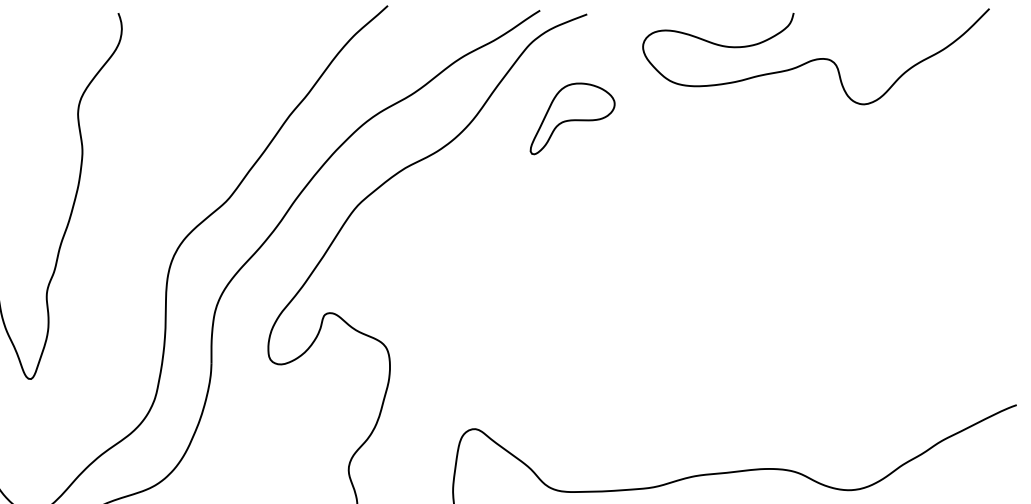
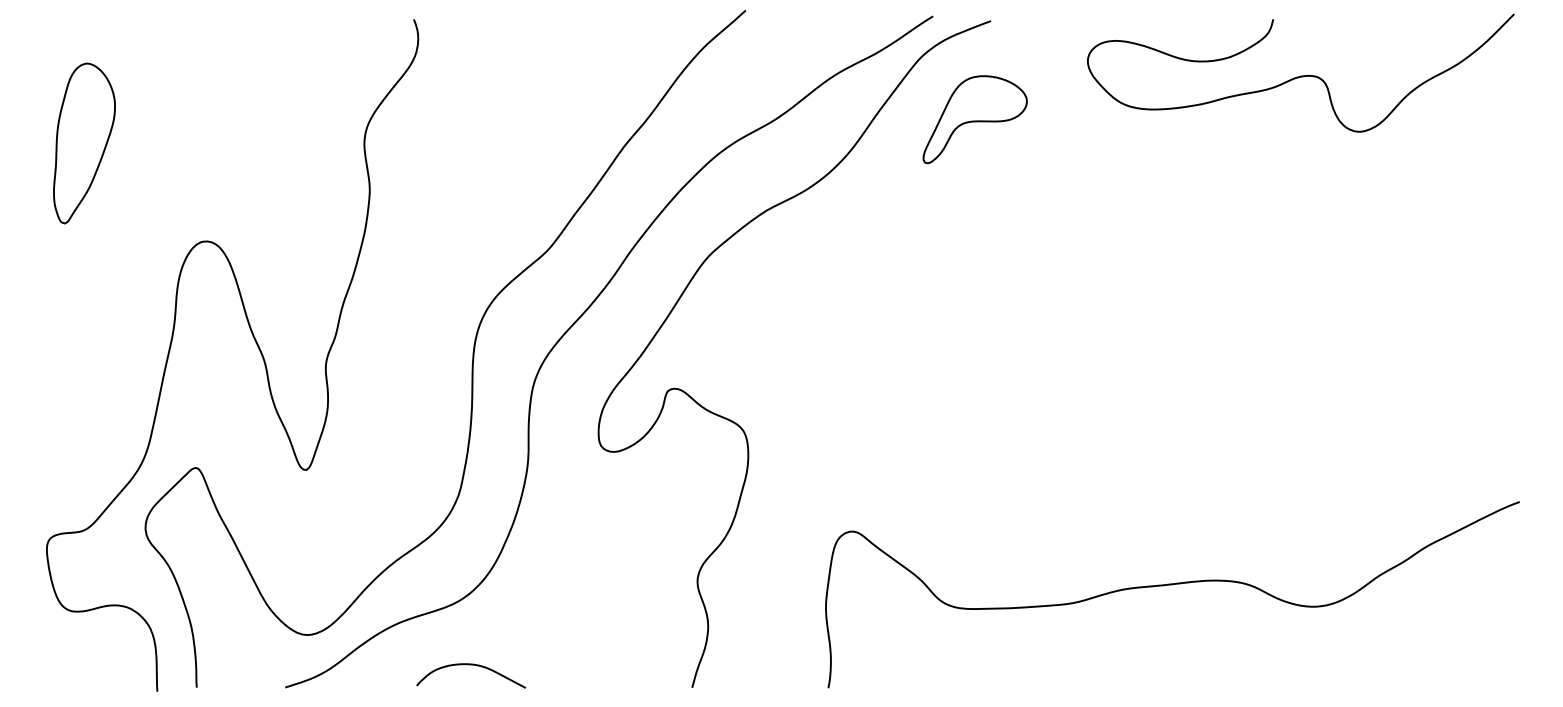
curve: (815, 58) -> (1300, 75), moved
part: (572, 118) -> (974, 119), moved

